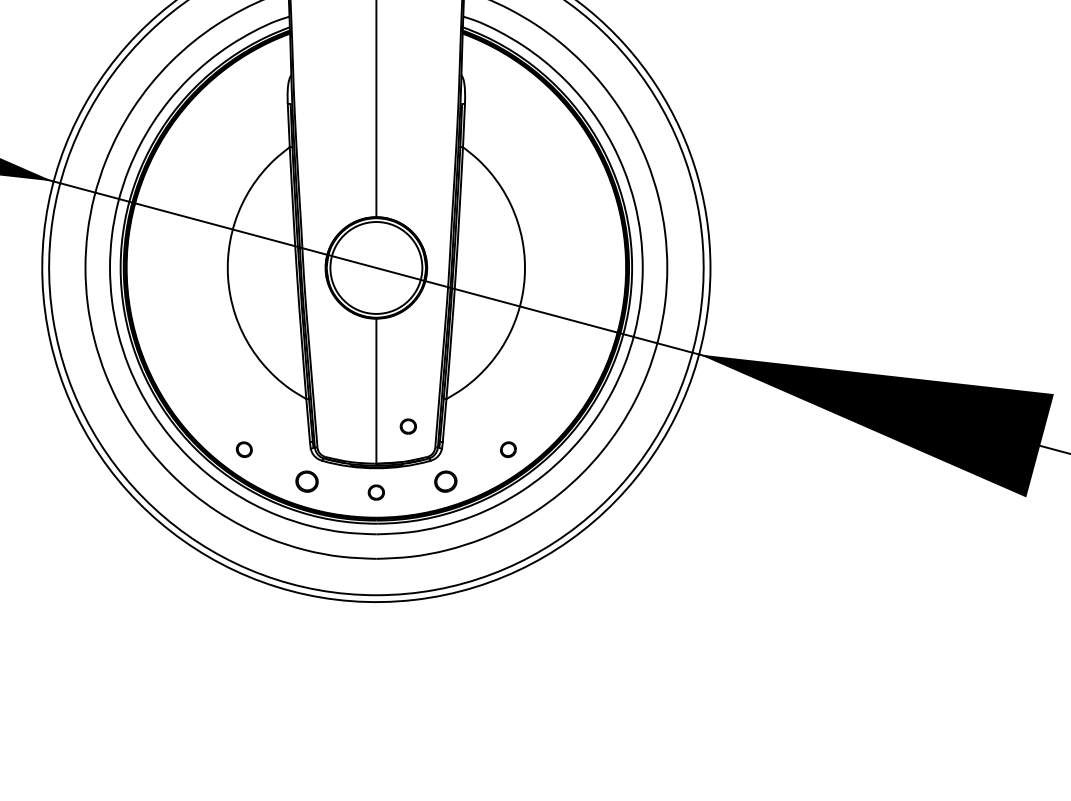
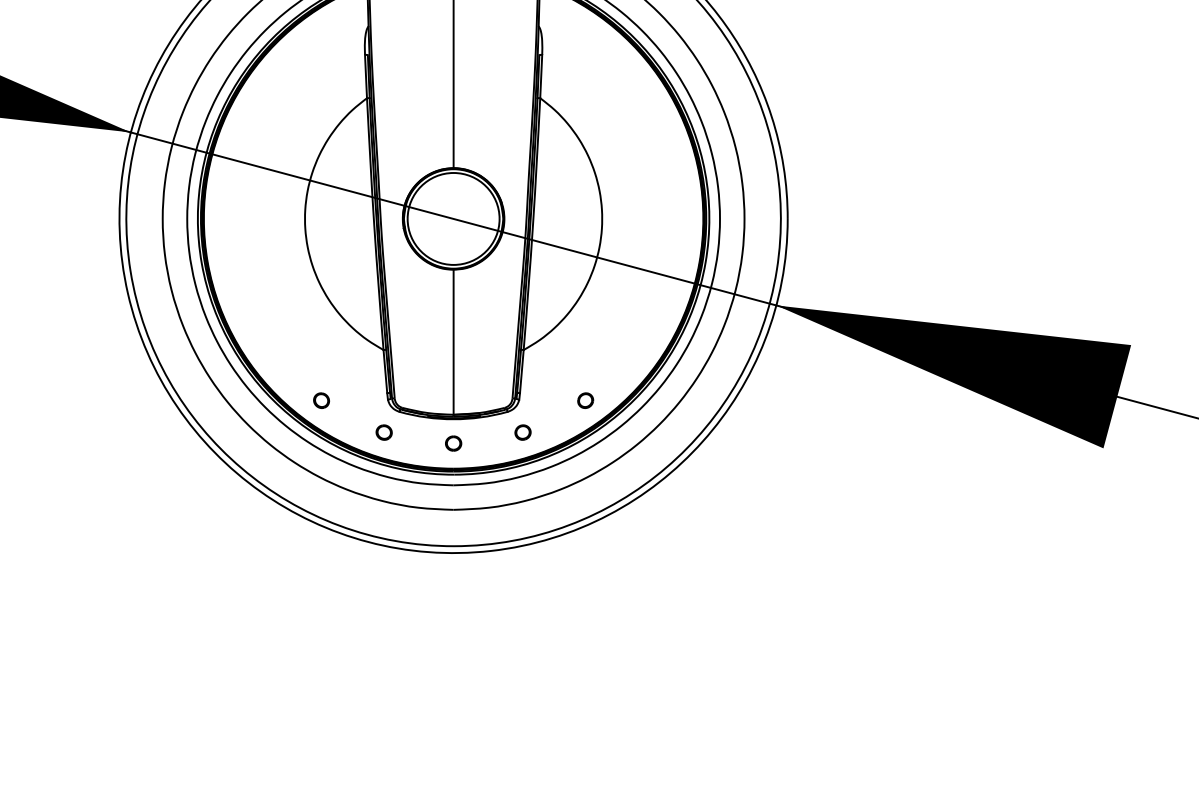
part: (408, 426) -> (485, 377), removed
part: (306, 481) -> (383, 432), size x0.71
part: (445, 481) -> (522, 432), size x0.71

